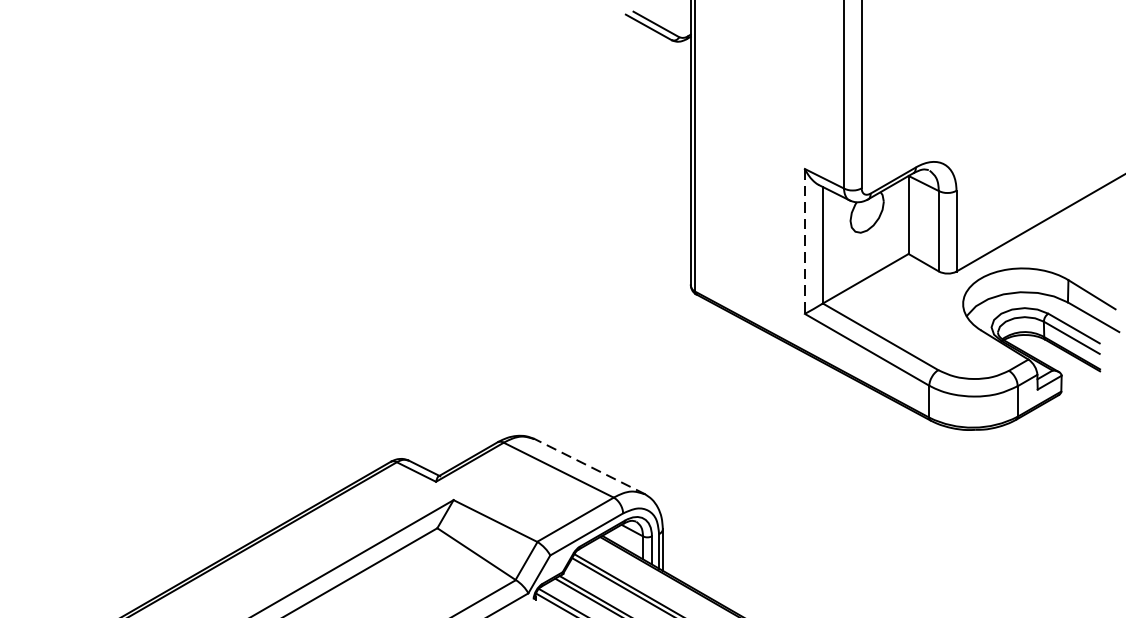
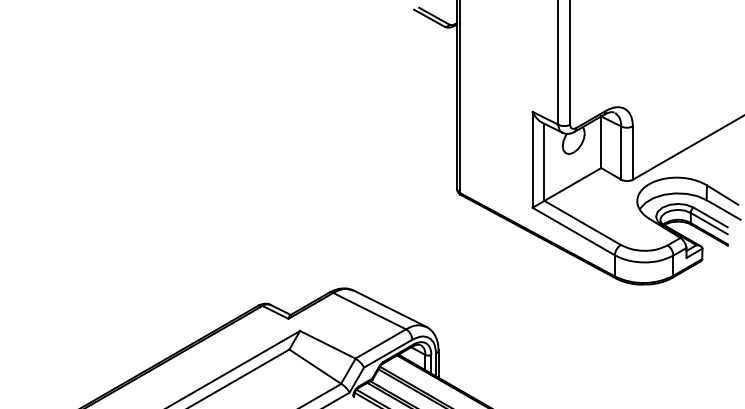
line: (804, 240) -> (532, 159), dashed -> solid
line: (588, 466) -> (389, 308), dashed -> solid

